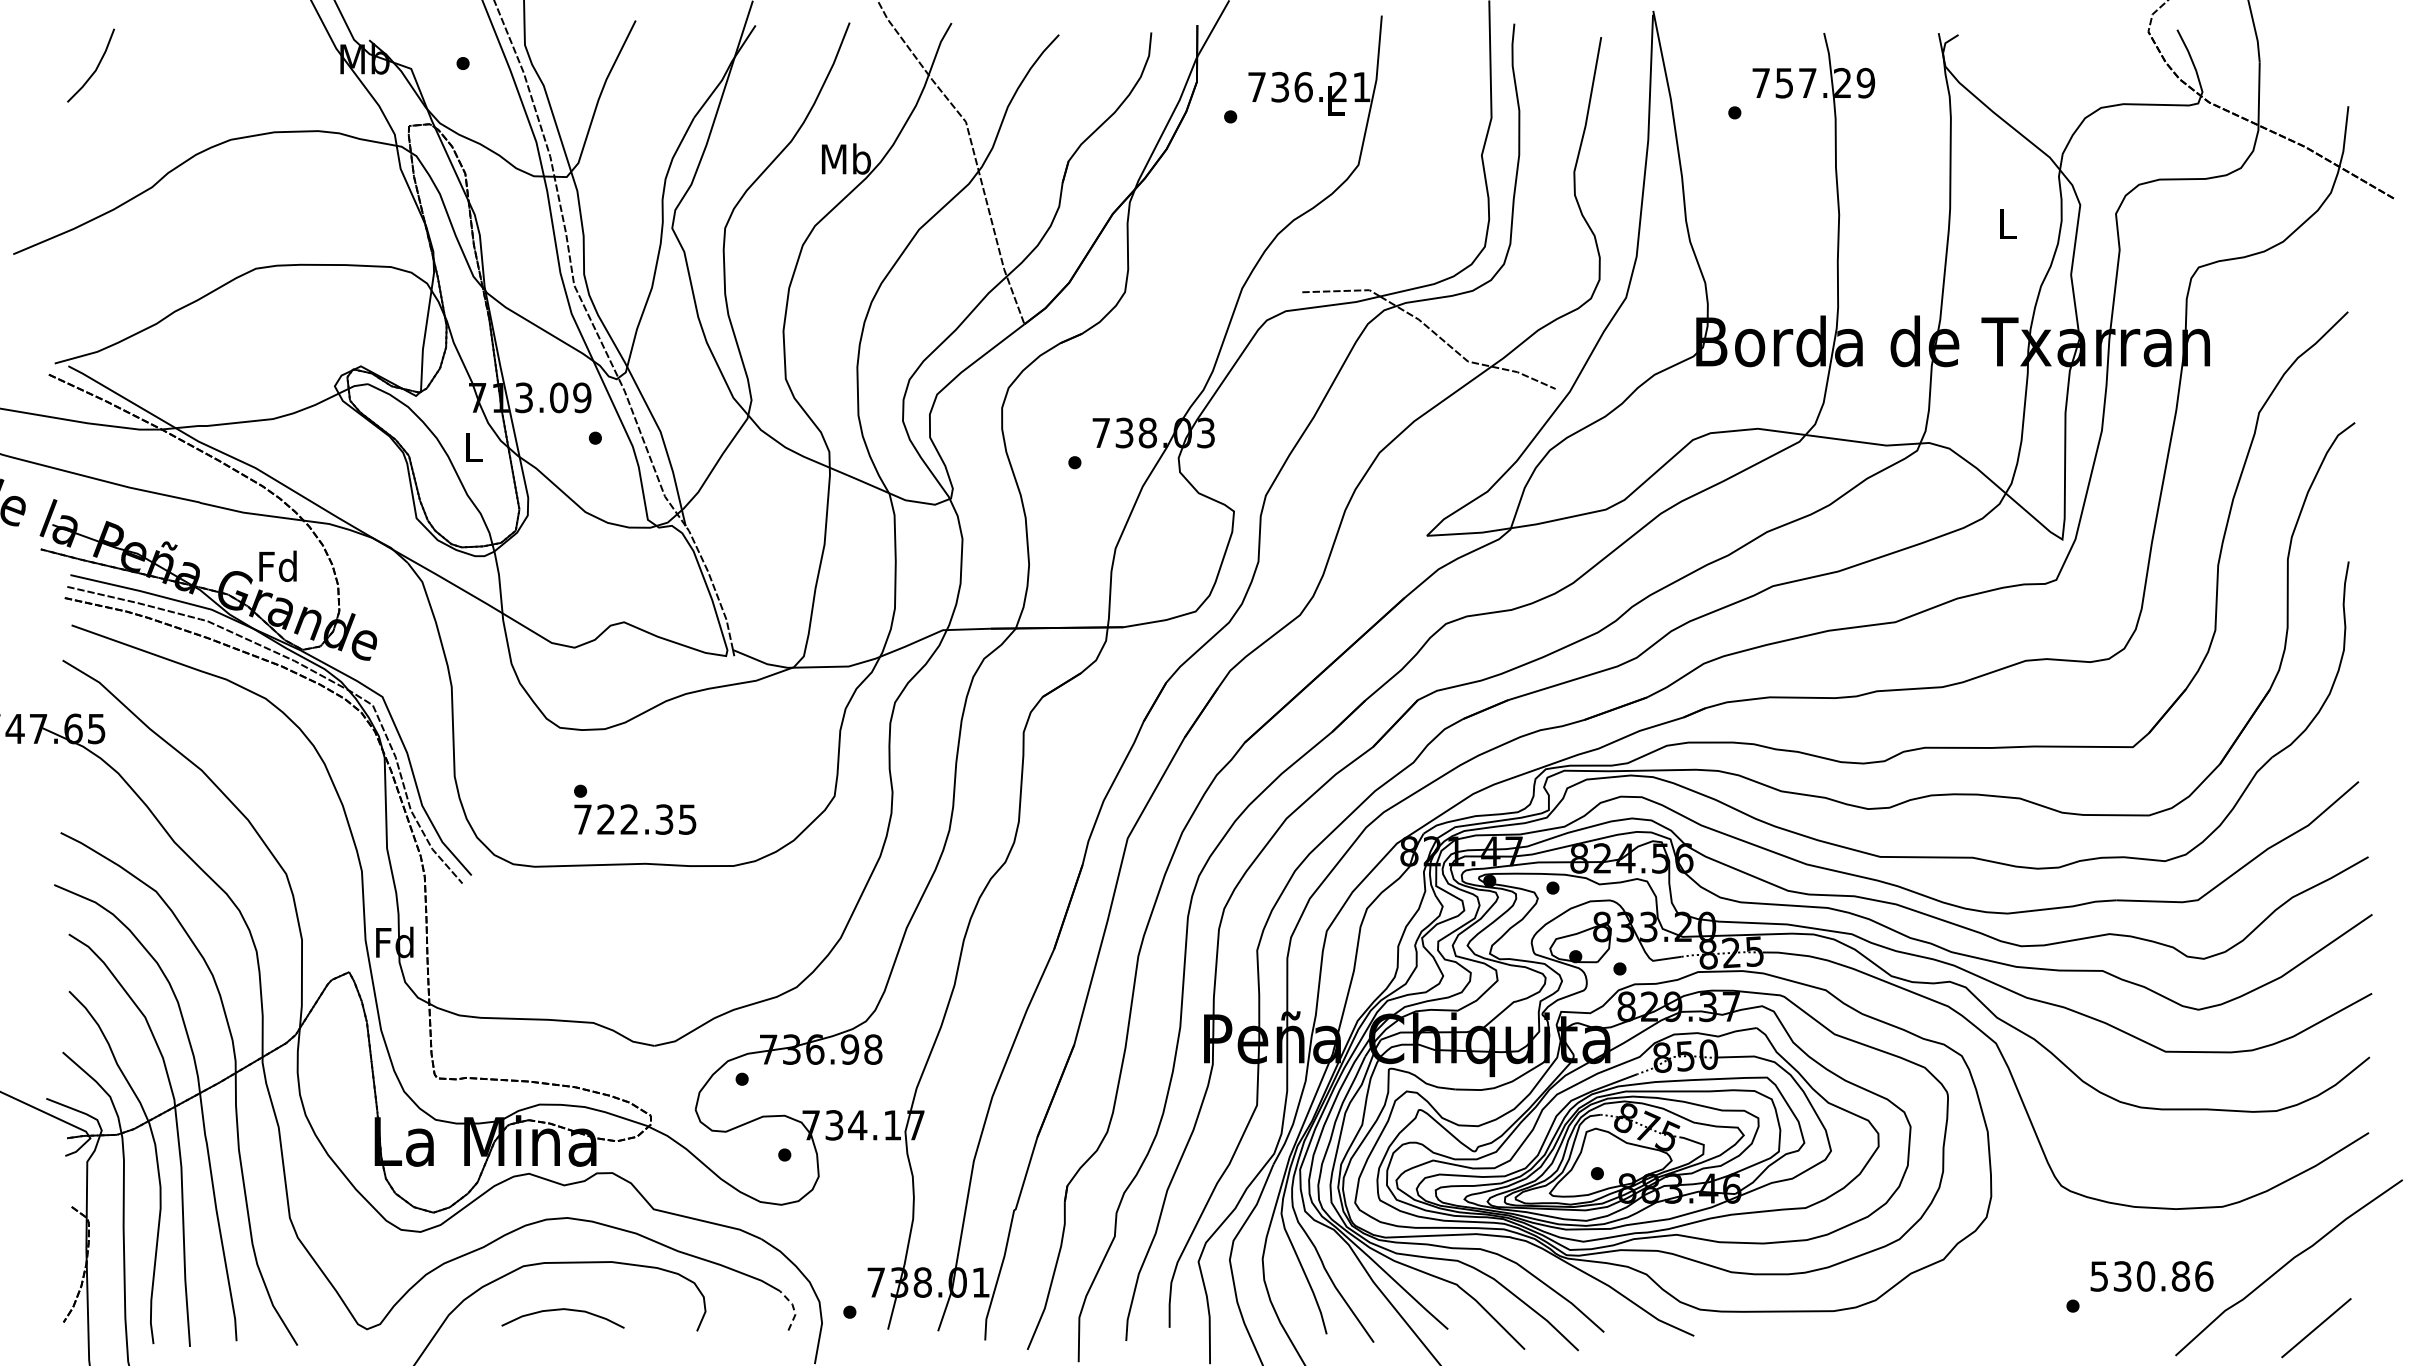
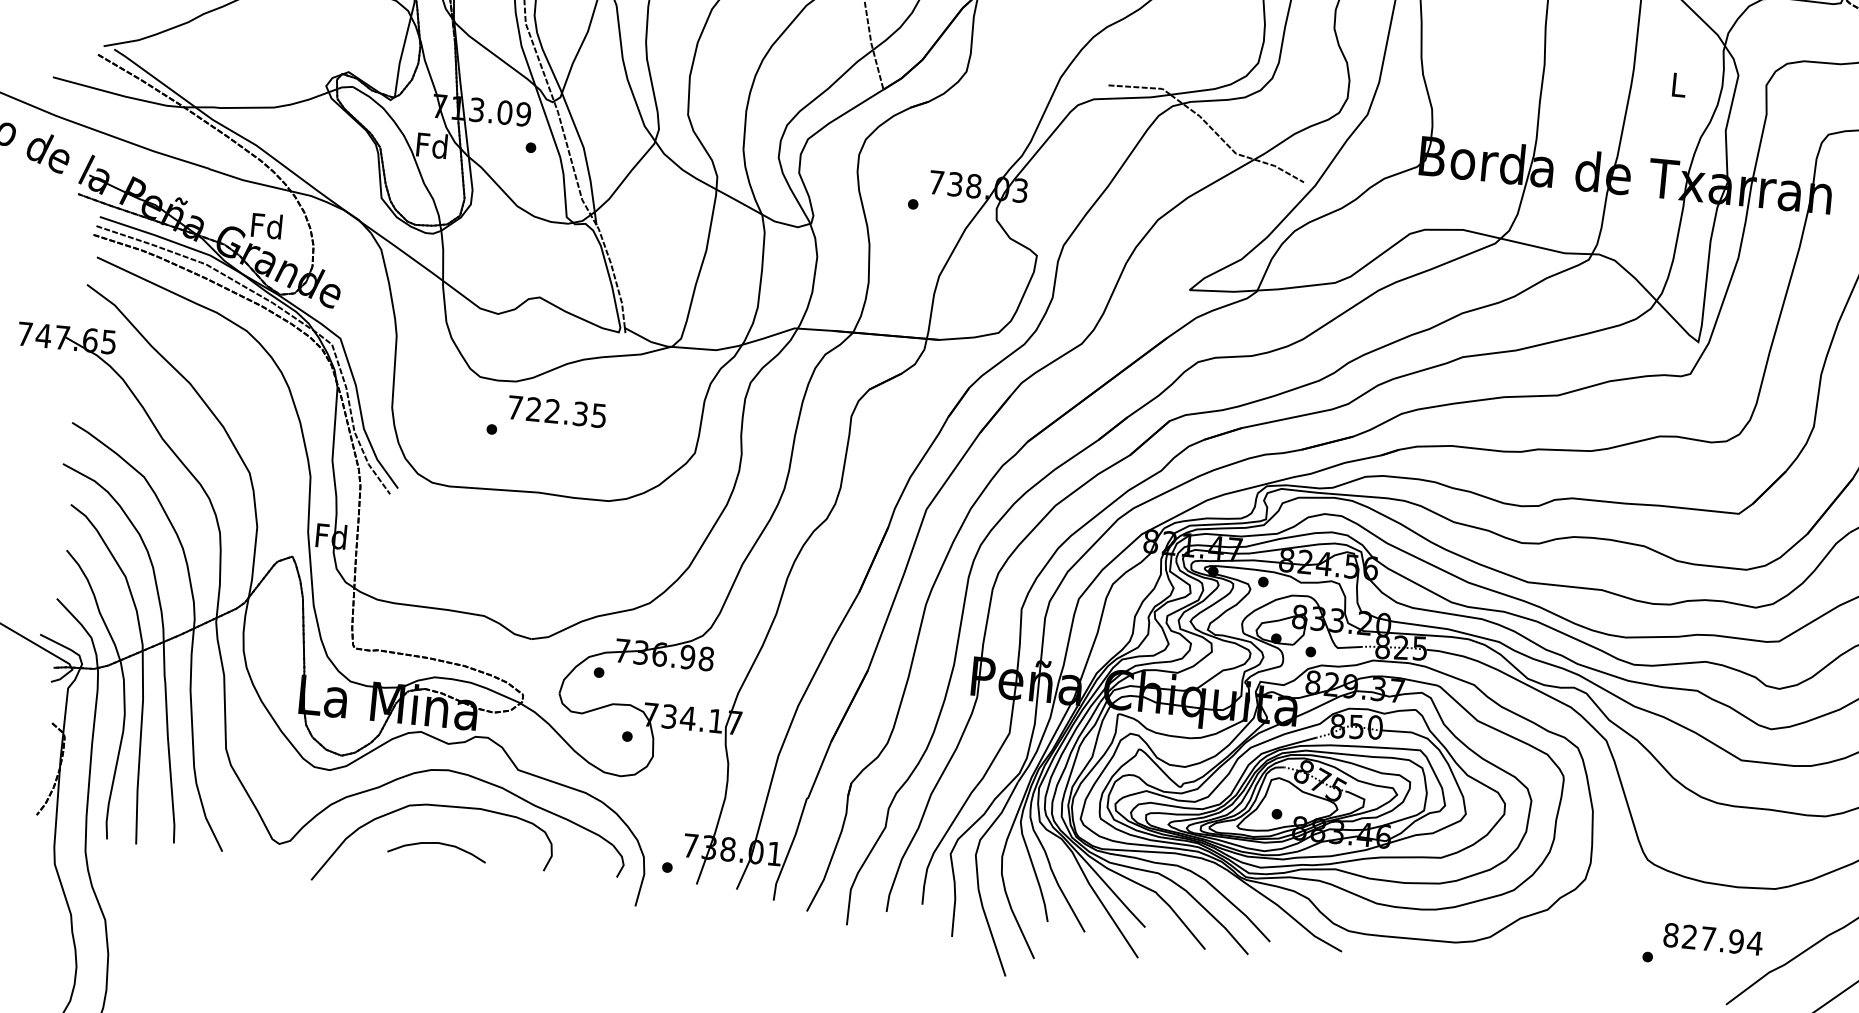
text: (472, 446) -> (431, 144), L -> Fd
text: (635, 819) -> (557, 411), moved
text: (2151, 1276) -> (1712, 939), 530.86 -> 827.94
line: (793, 1308) -> (622, 860), dashed -> solid

